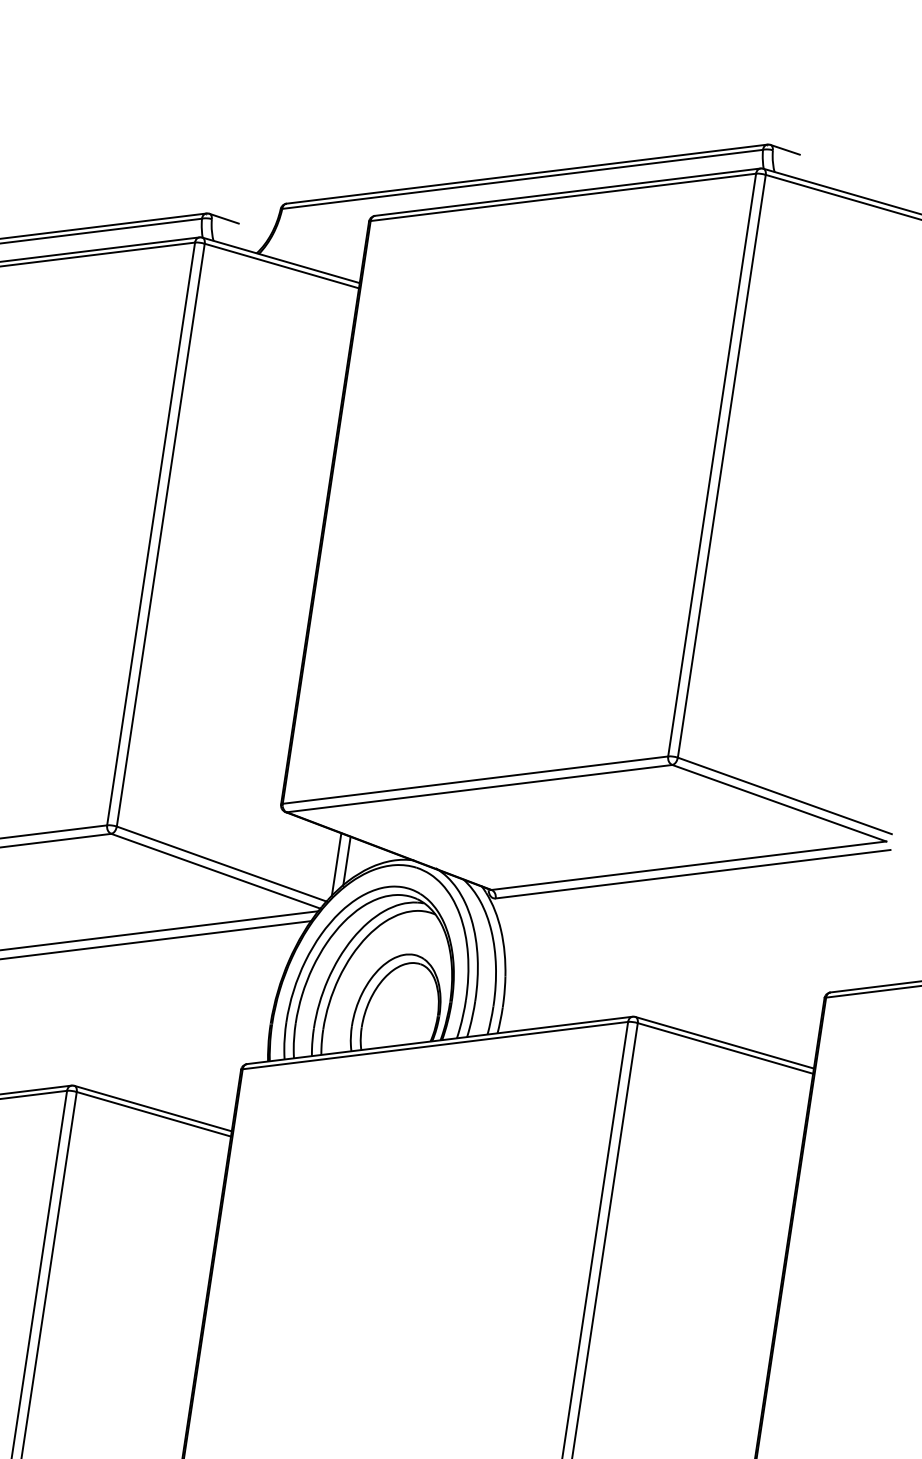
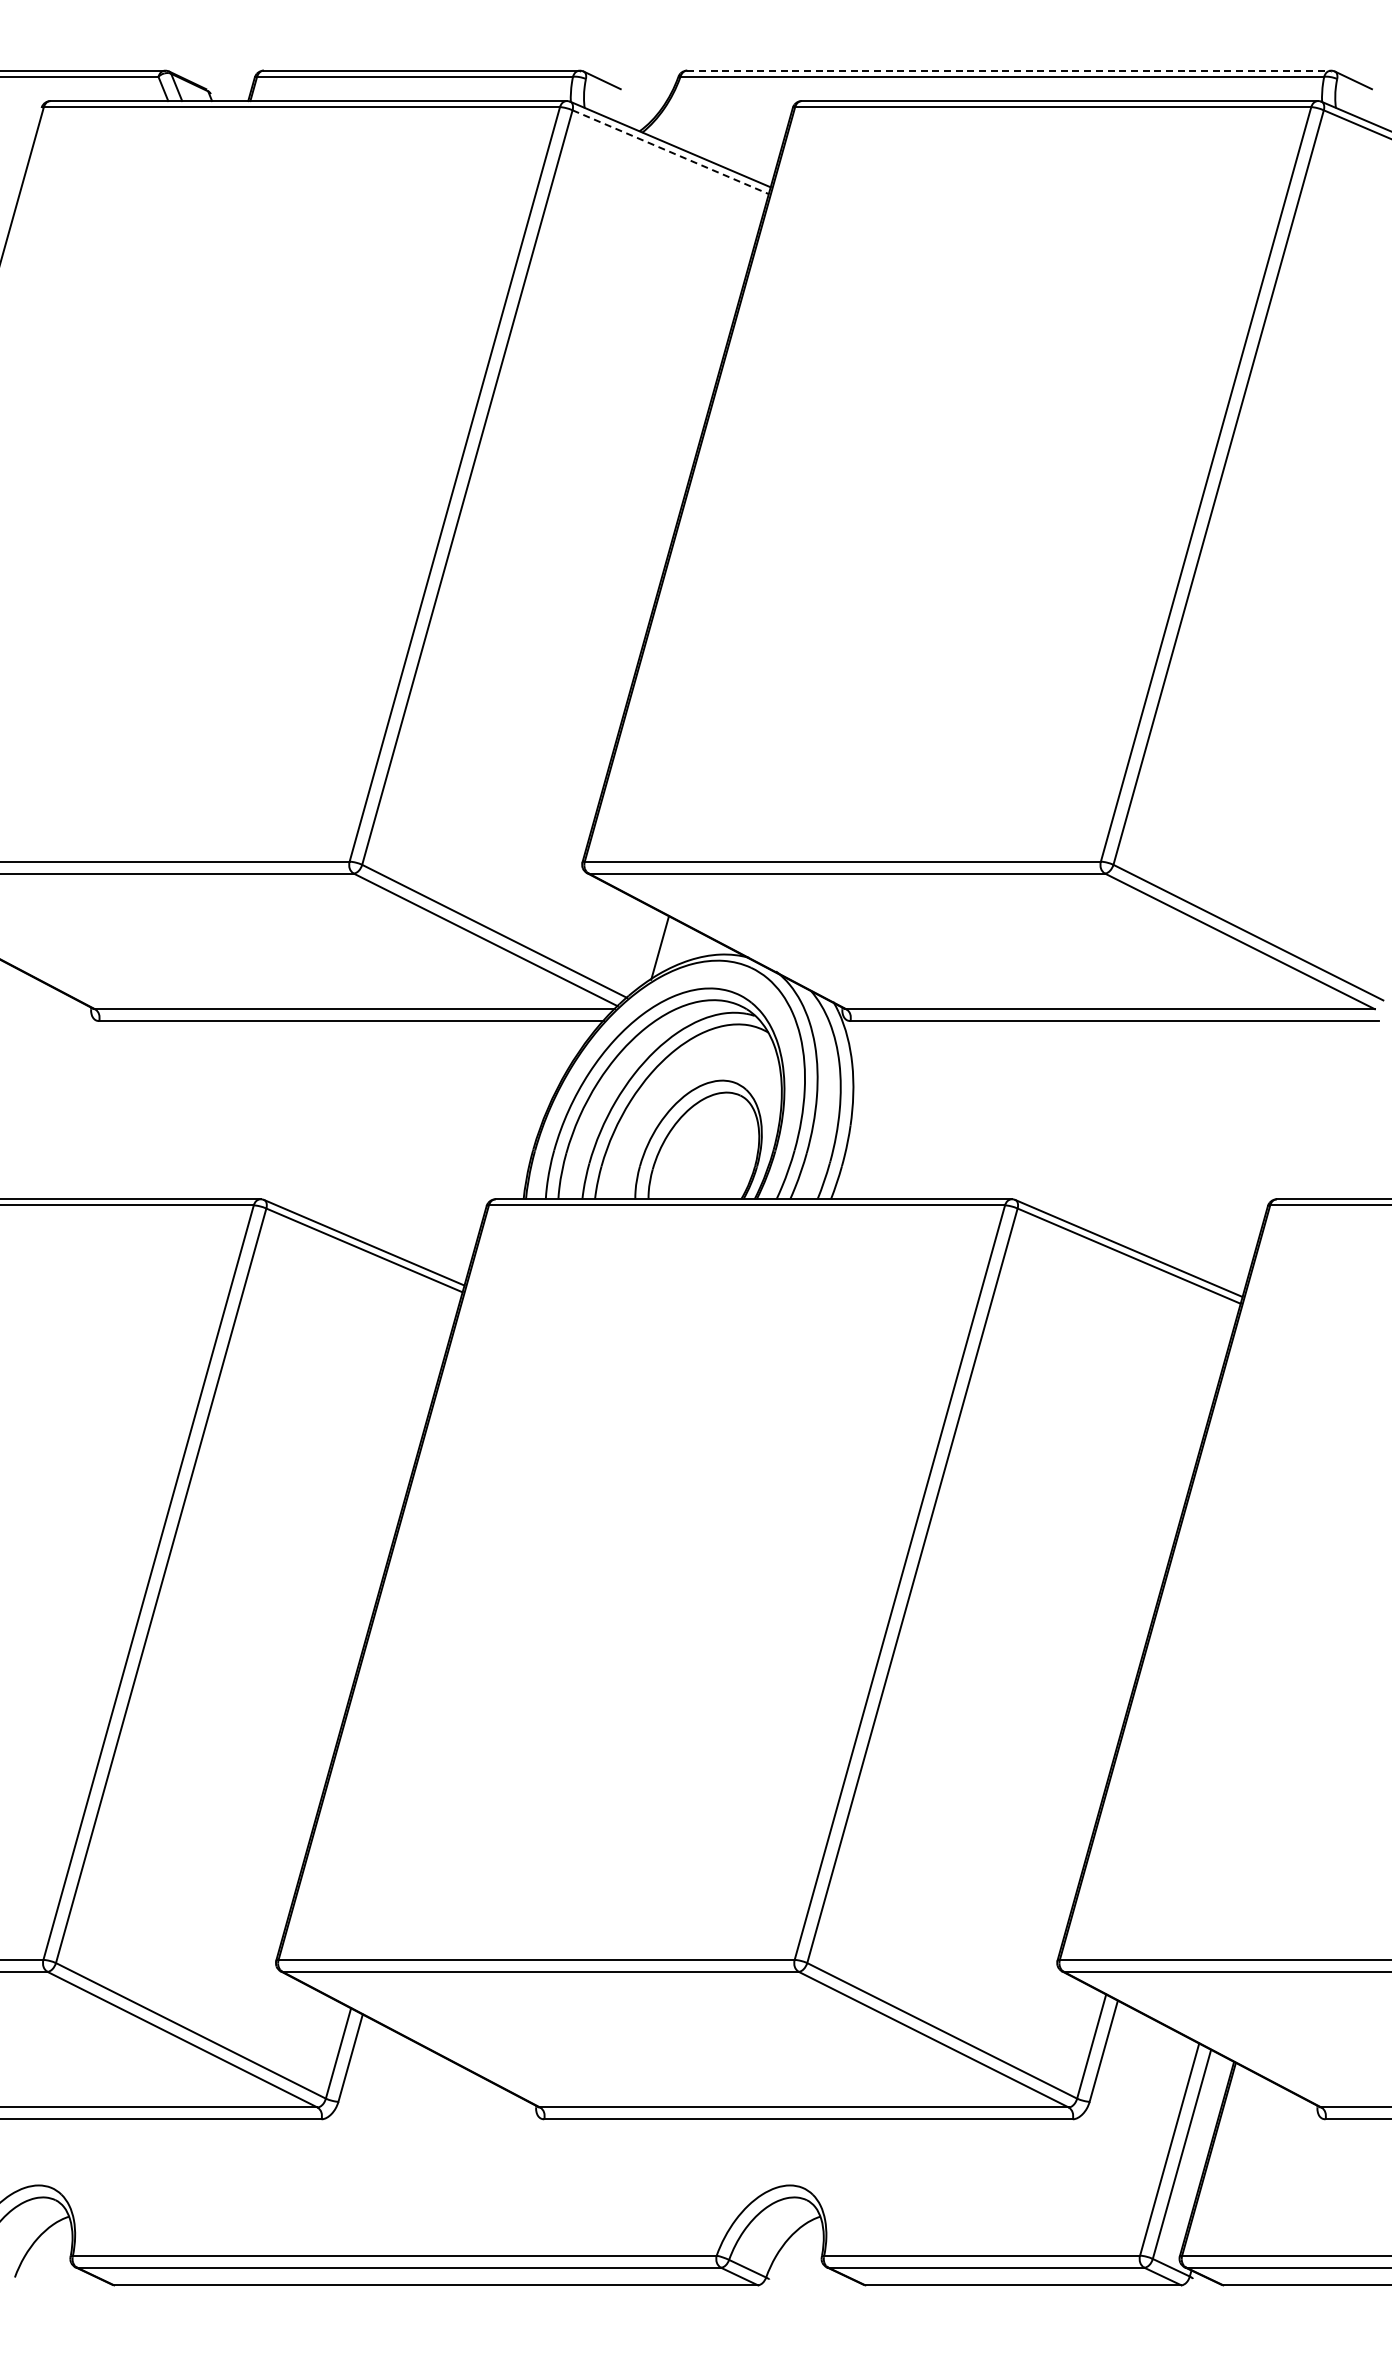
line: (527, 173) -> (1009, 70), solid -> dashed
line: (281, 266) -> (670, 152), solid -> dashed
line: (336, 864) -> (645, 950), removed

